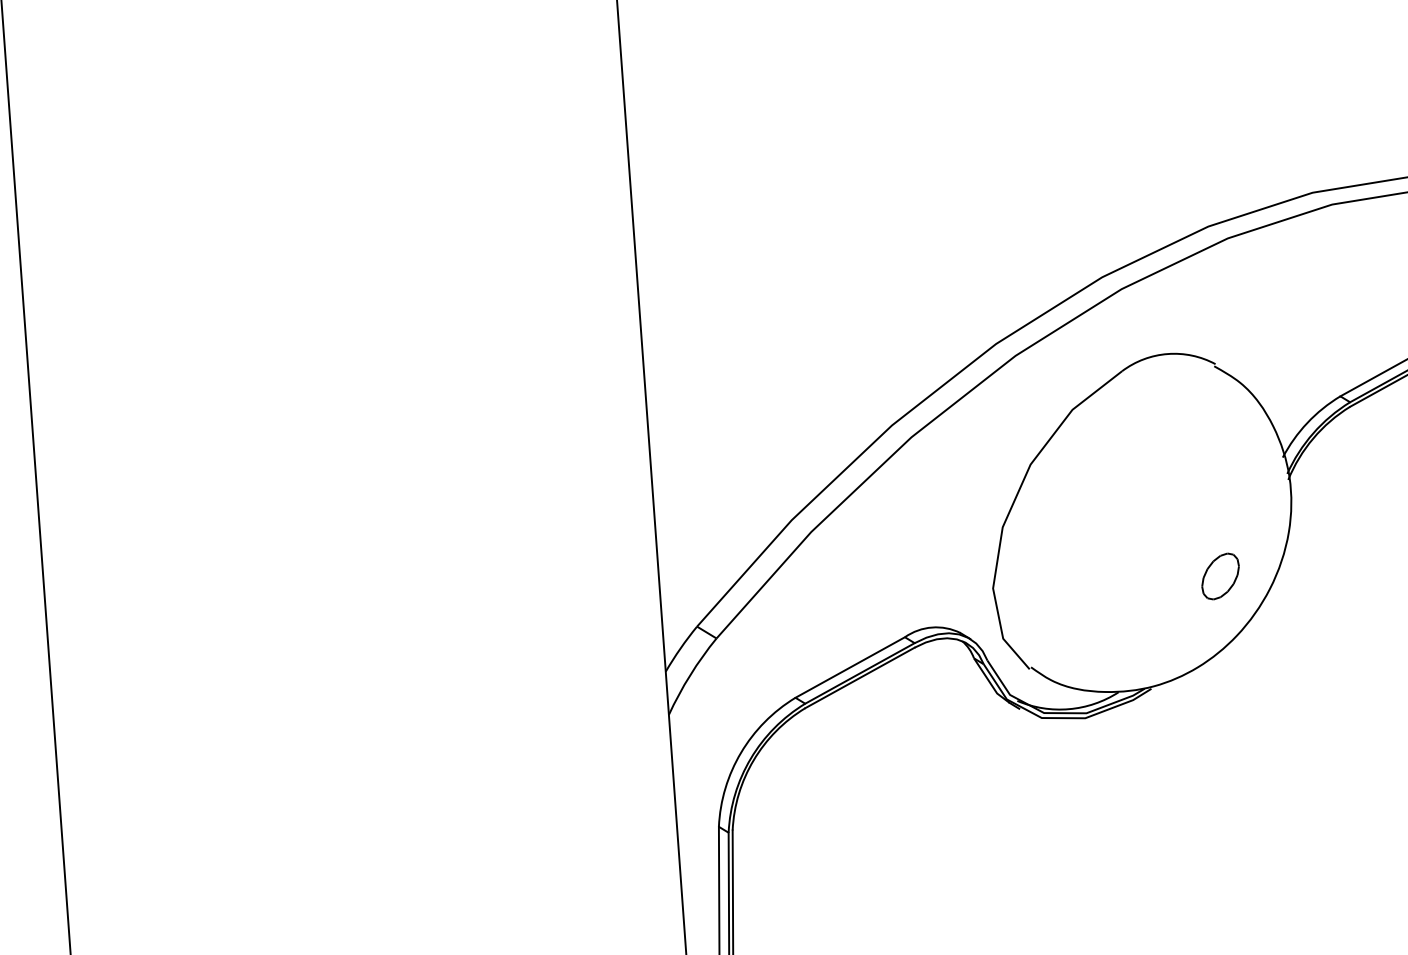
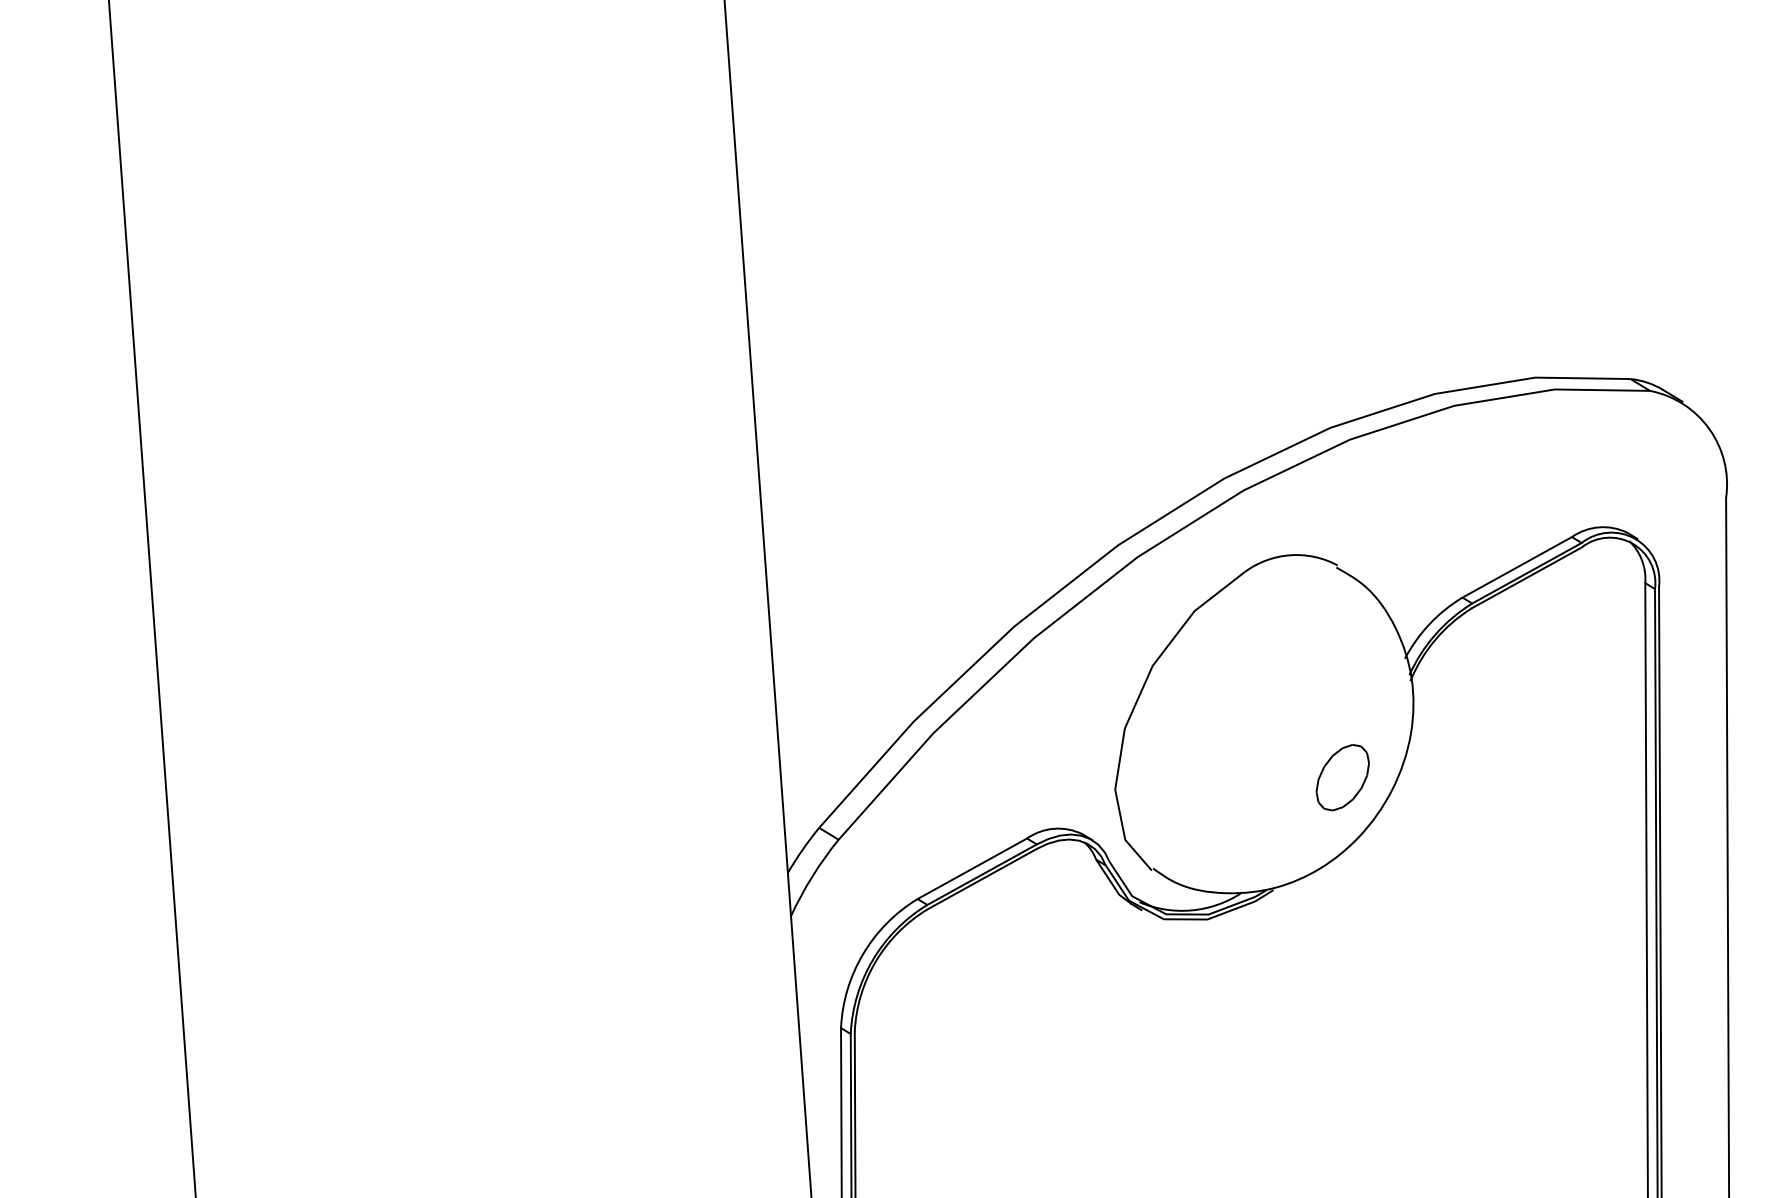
part: (1220, 576) -> (1342, 777), size x1.43

